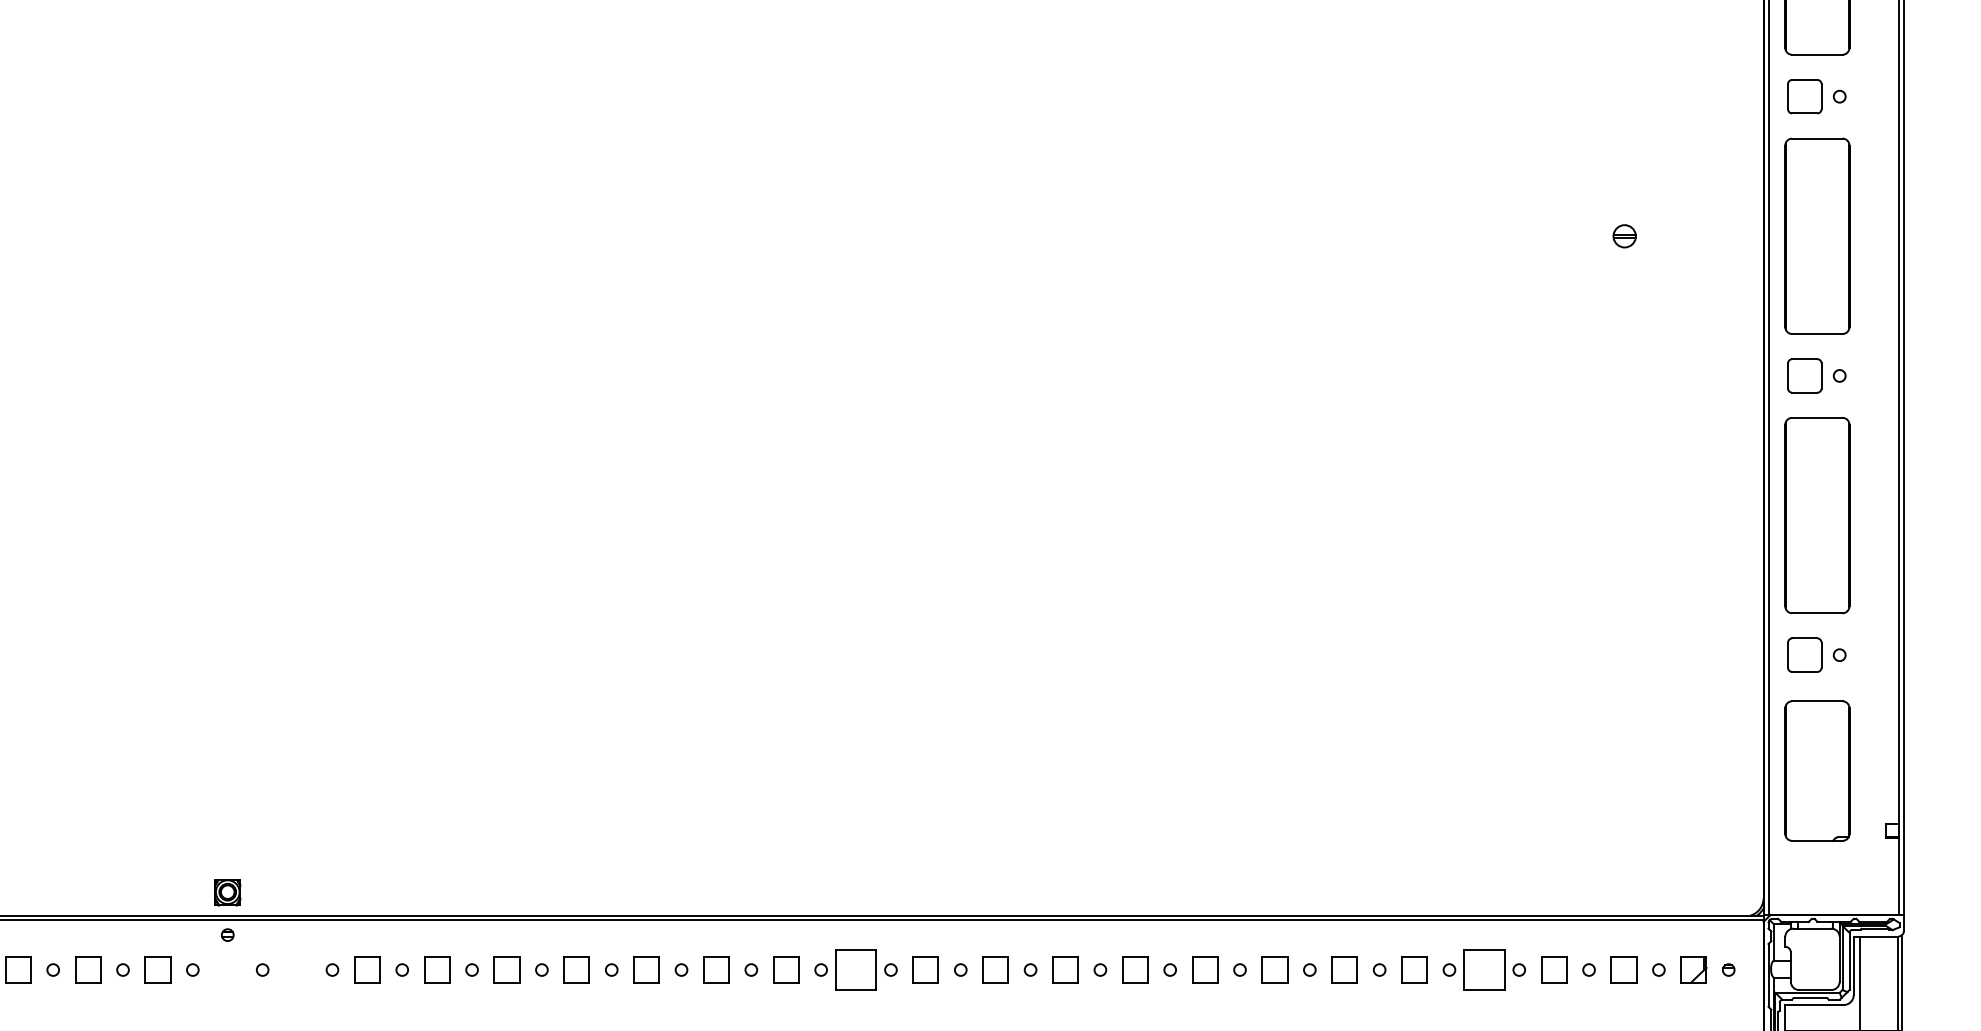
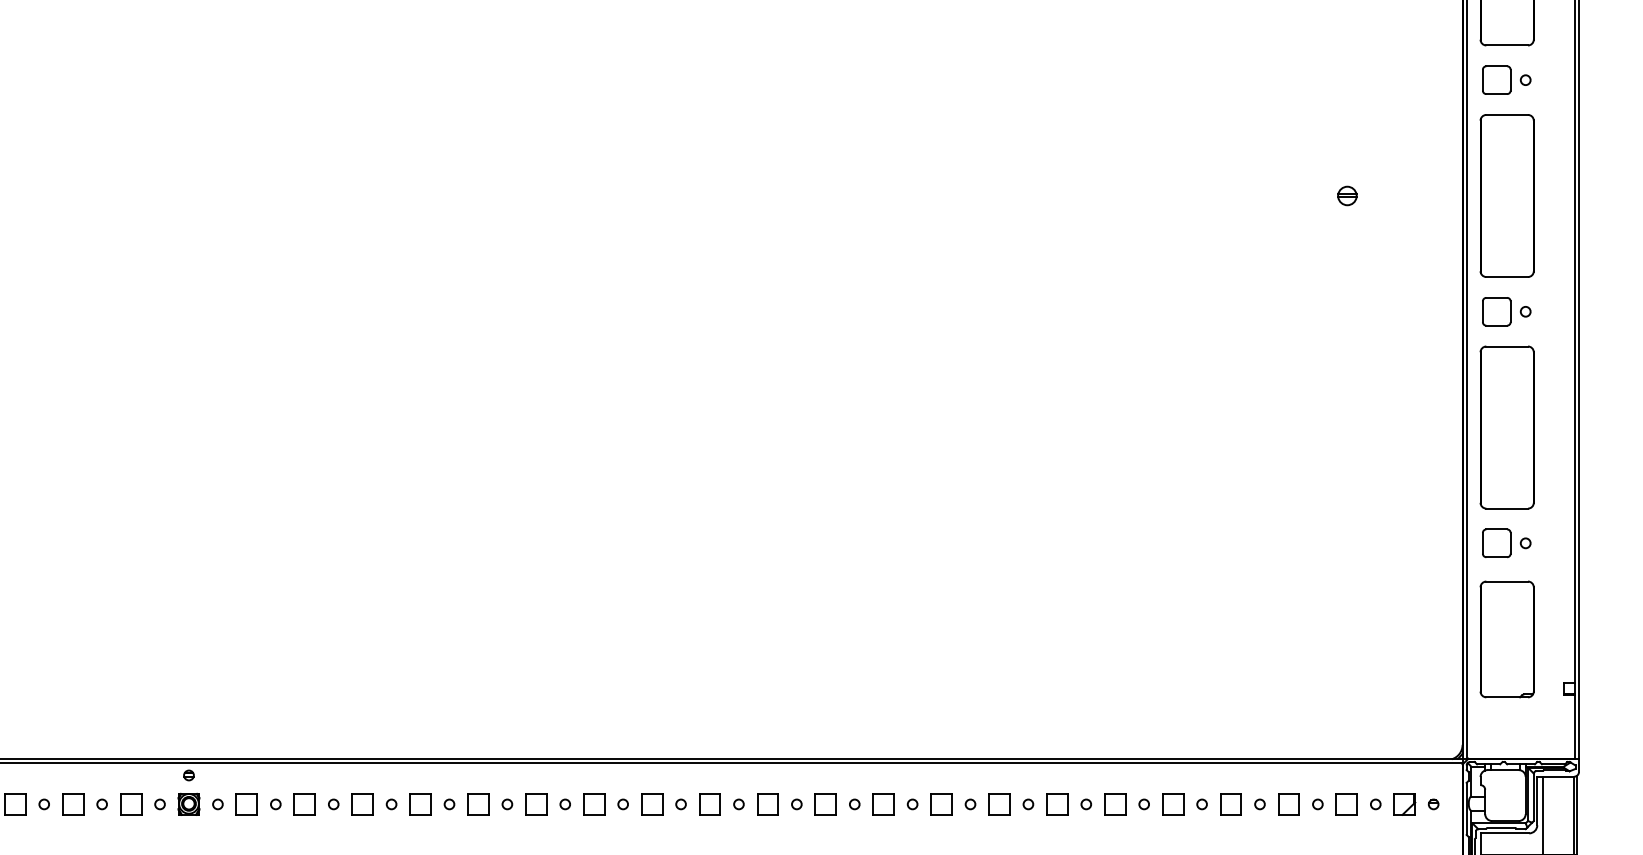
part: (227, 891) -> (188, 803), moved
part: (297, 970) -> (246, 804), added
part: (855, 970) -> (709, 804), size x0.62
part: (1483, 970) -> (1230, 804), size x0.62

